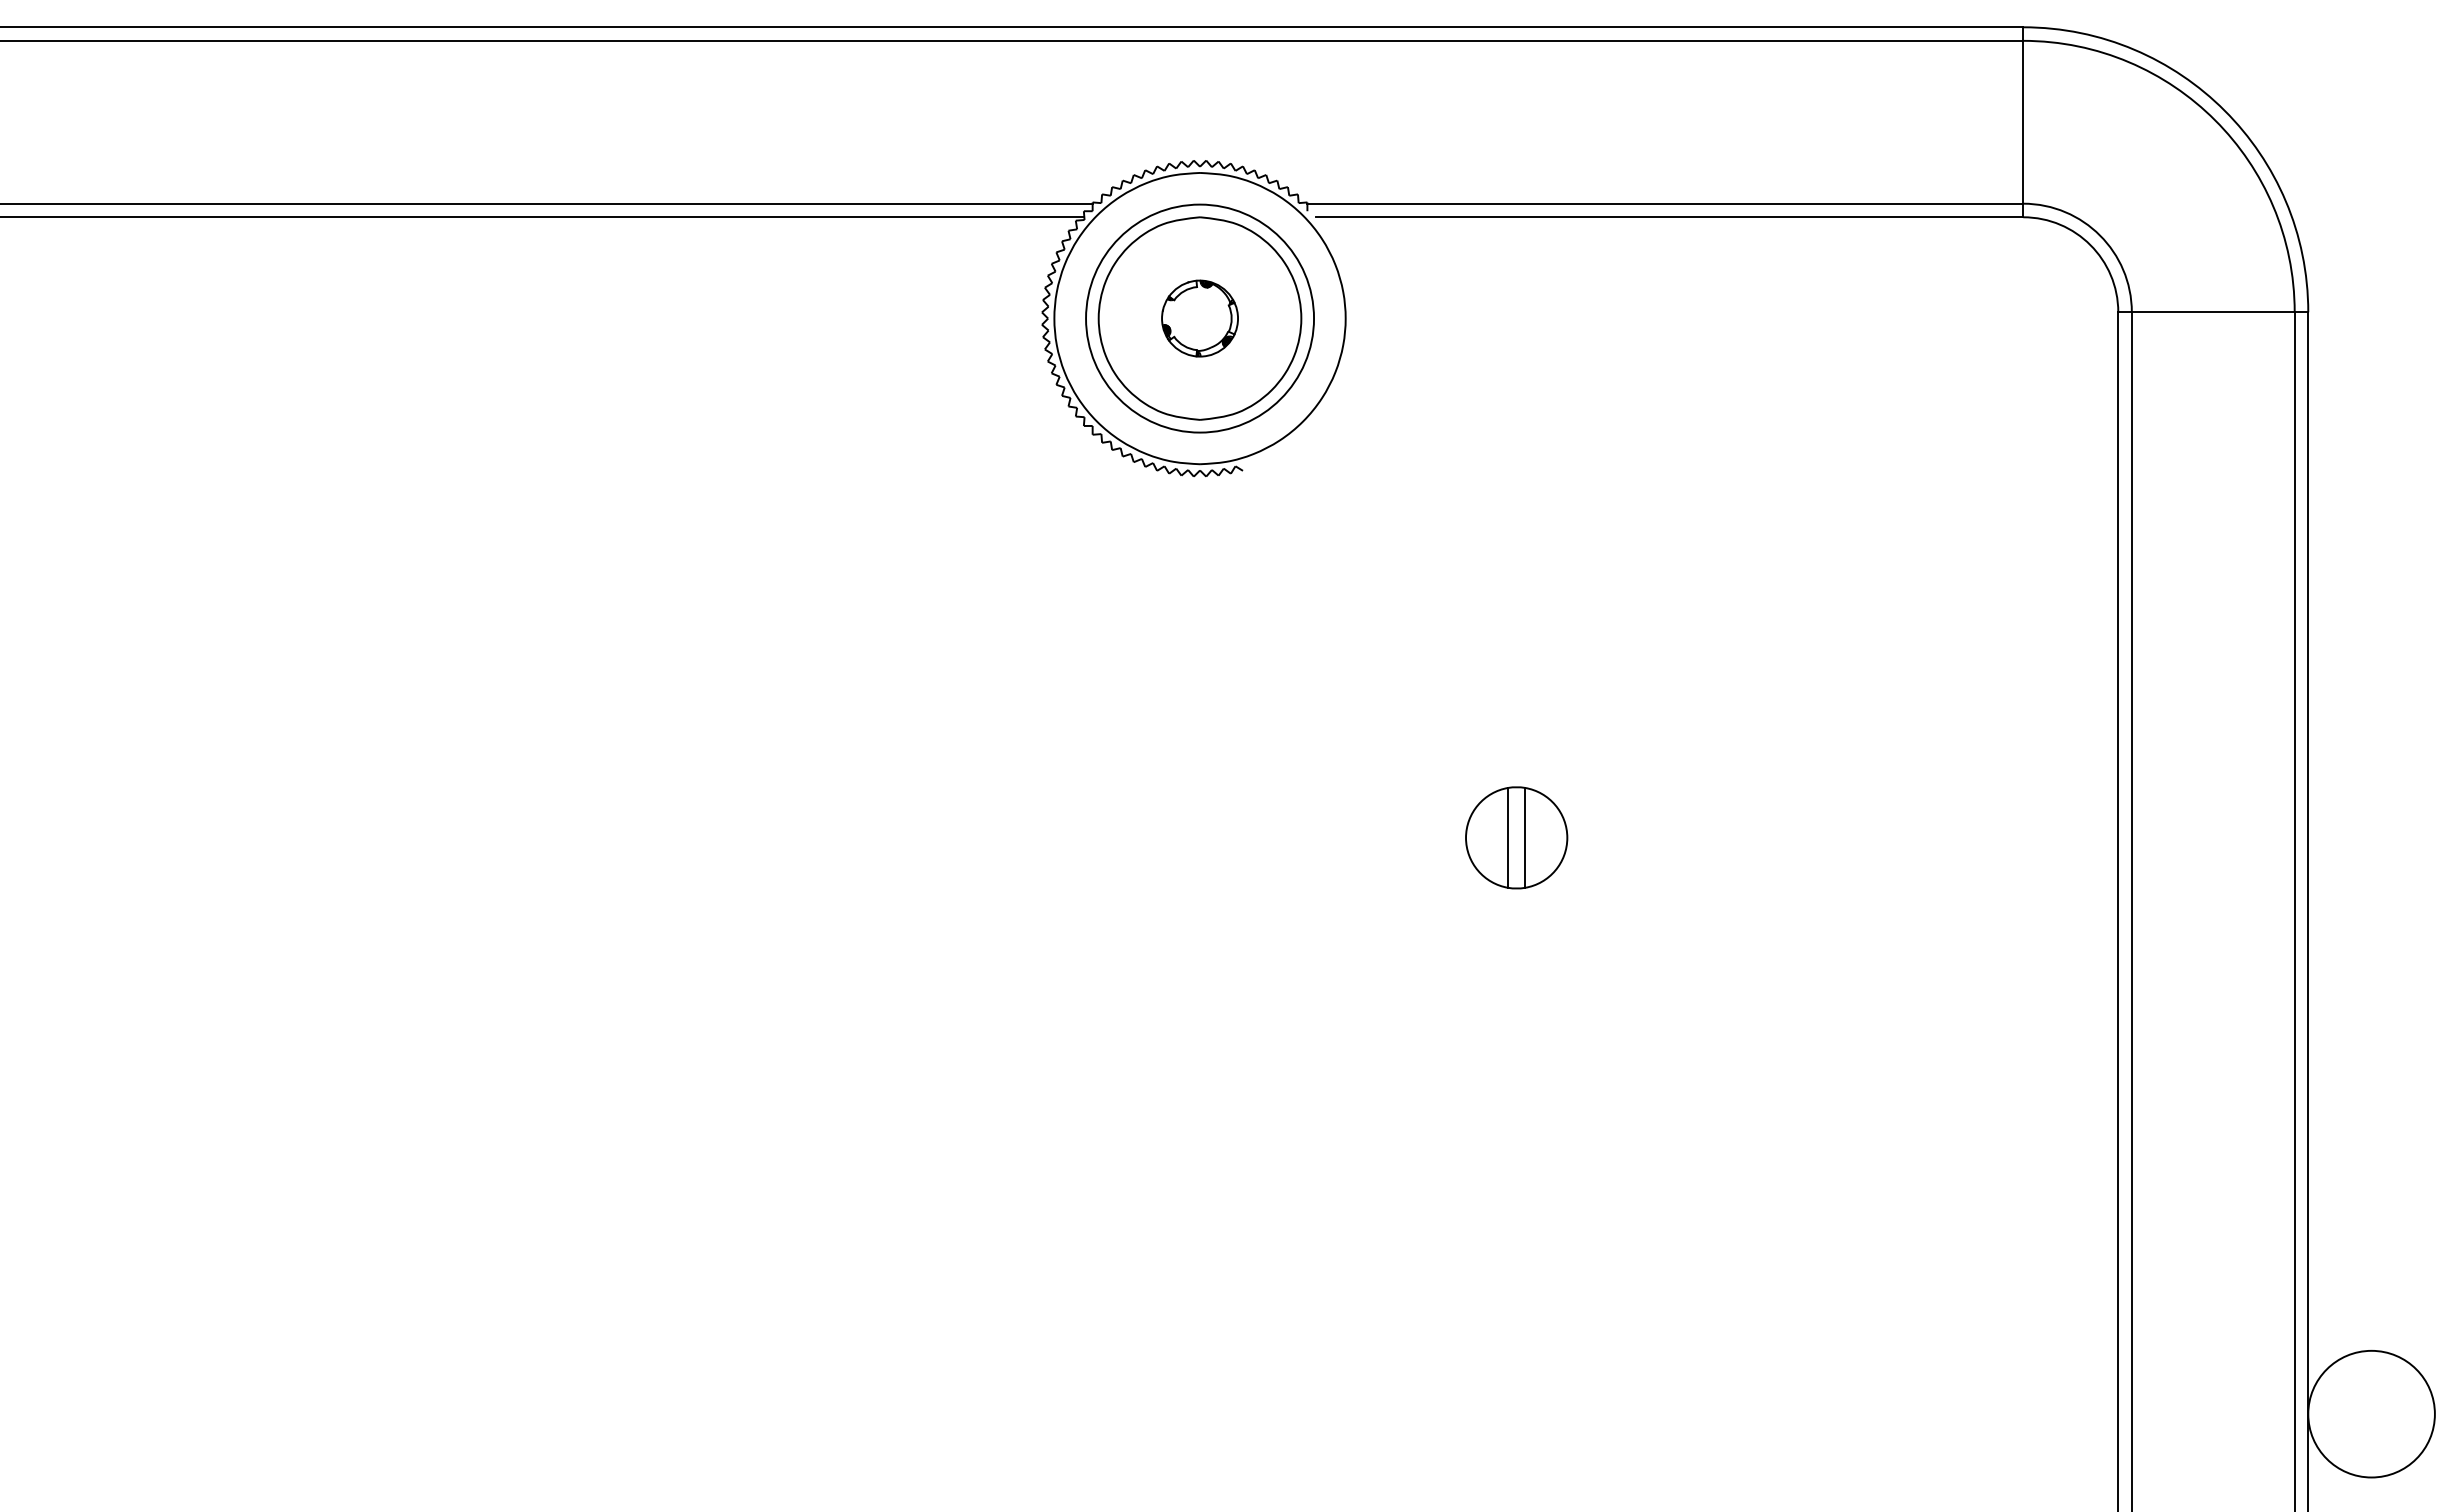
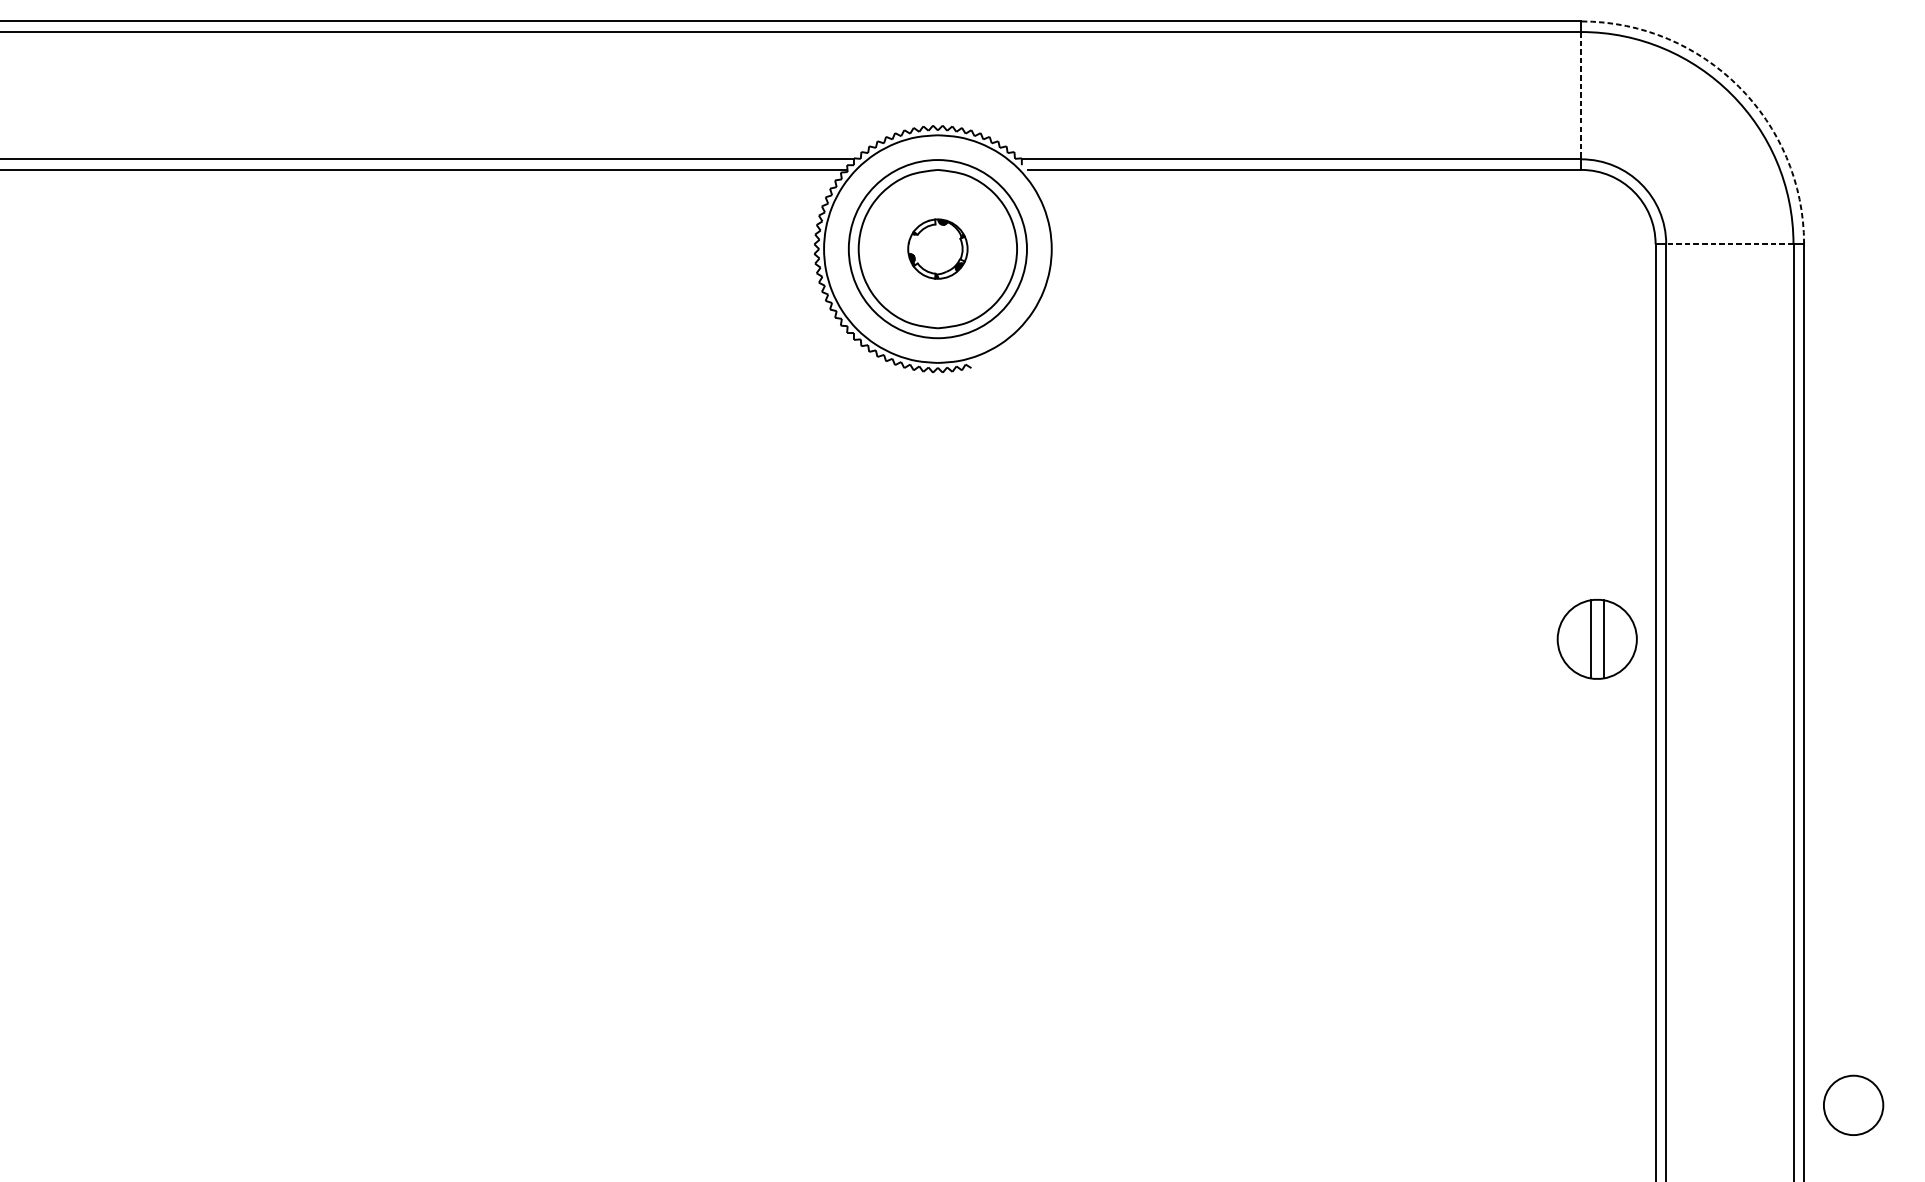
arc: (2224, 110) -> (1738, 86), solid -> dashed
line: (2023, 122) -> (1581, 95), solid -> dashed
line: (2212, 312) -> (1729, 244), solid -> dashed
part: (1516, 837) -> (1597, 639), moved
circle: (2371, 1413) -> (1853, 1104), size x0.6

